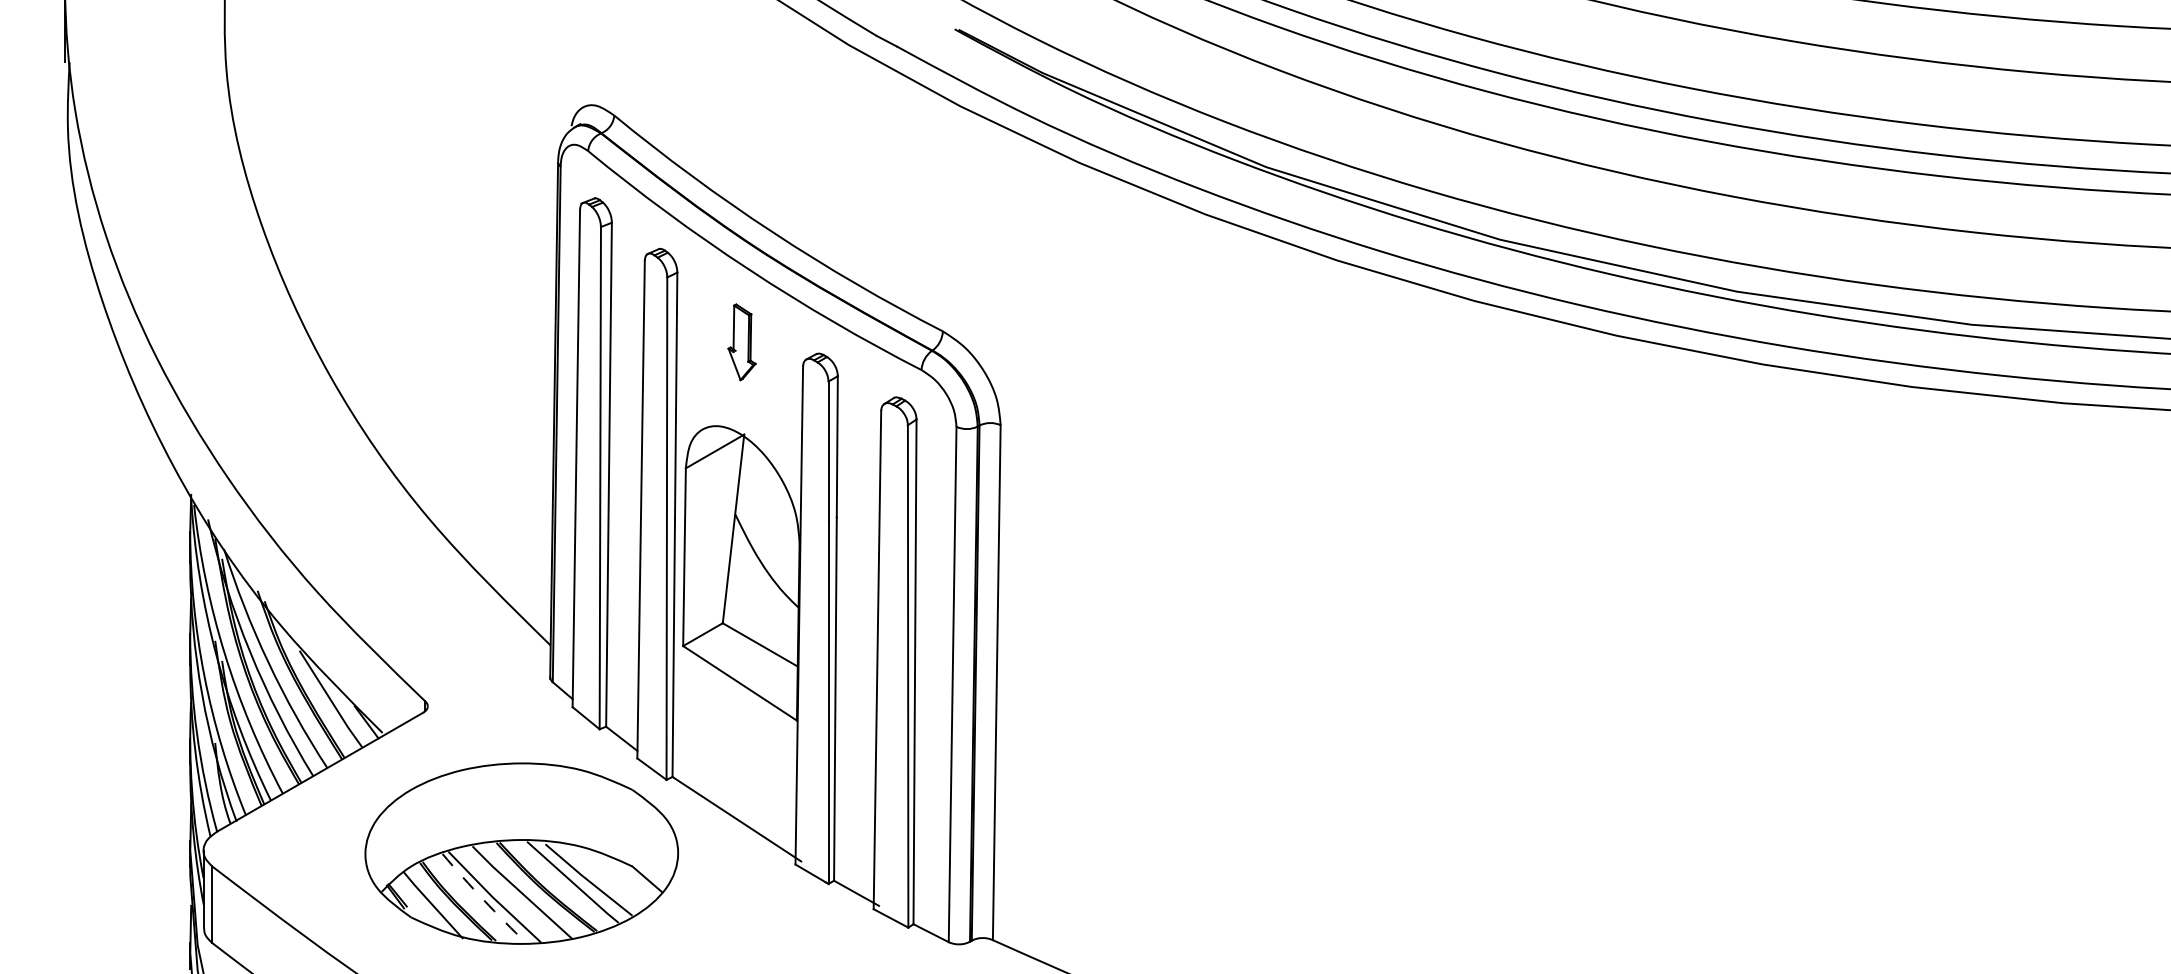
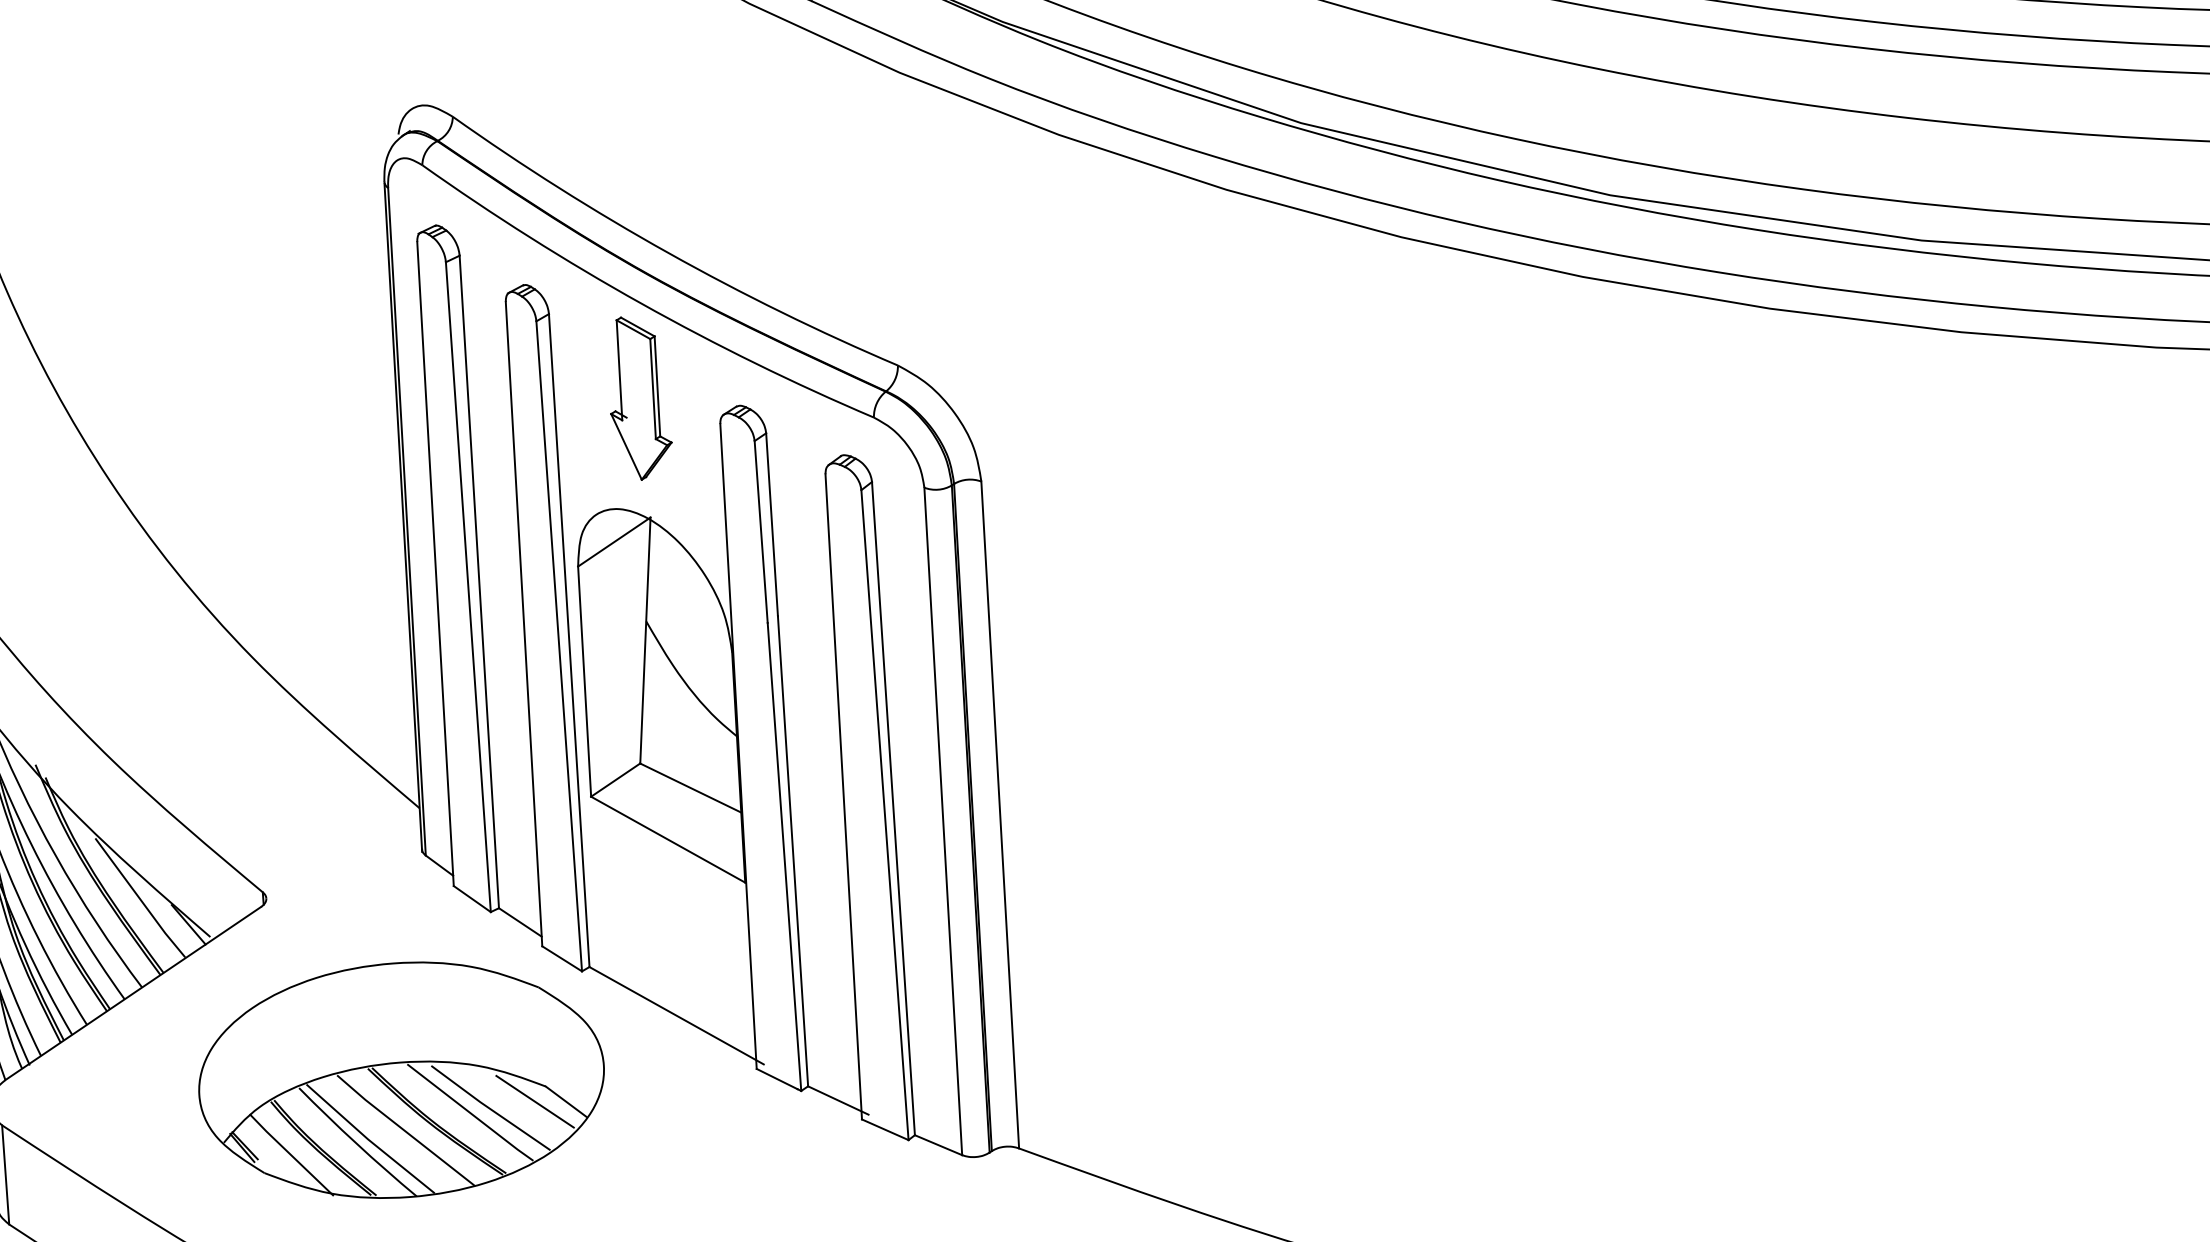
part: (741, 342) -> (638, 398), size x1.67
line: (622, 877) -> (534, 1101), added
arc: (483, 899) -> (356, 1143), dashed -> solid

